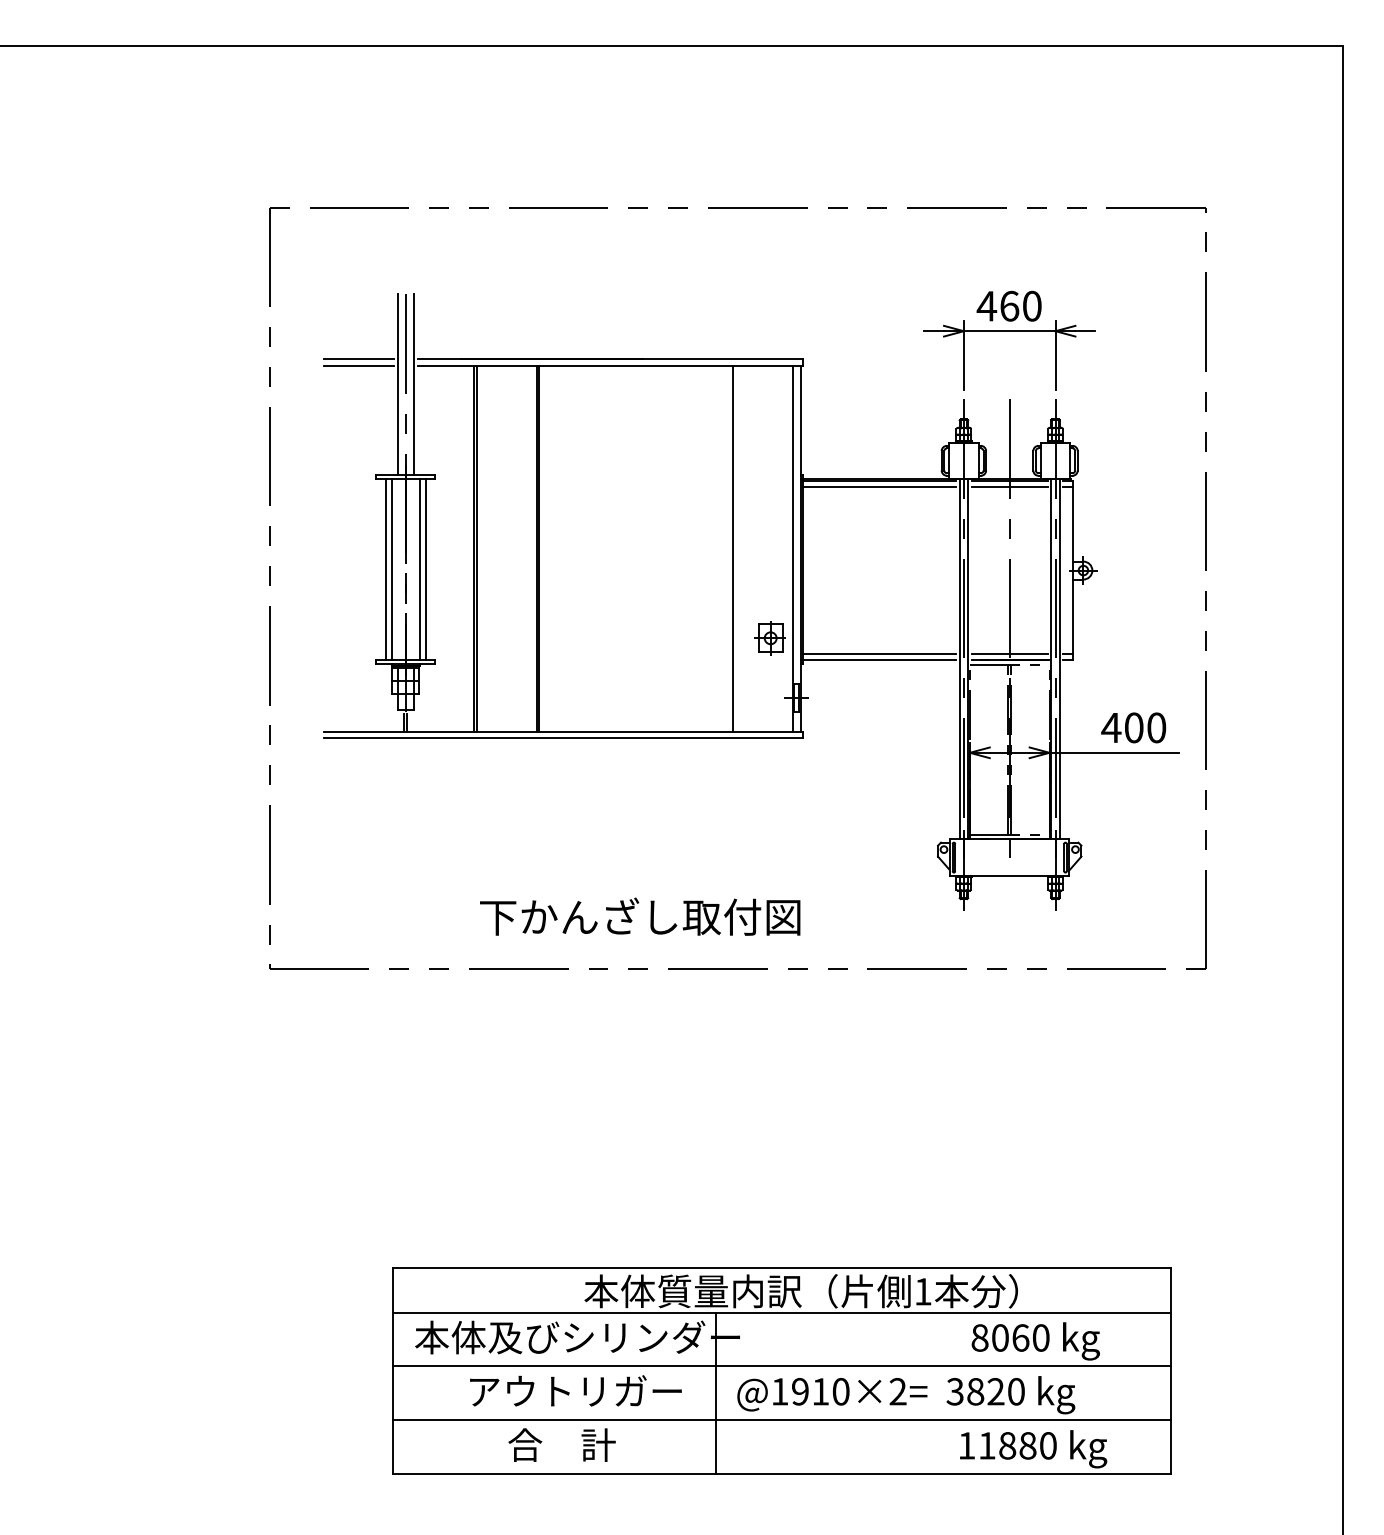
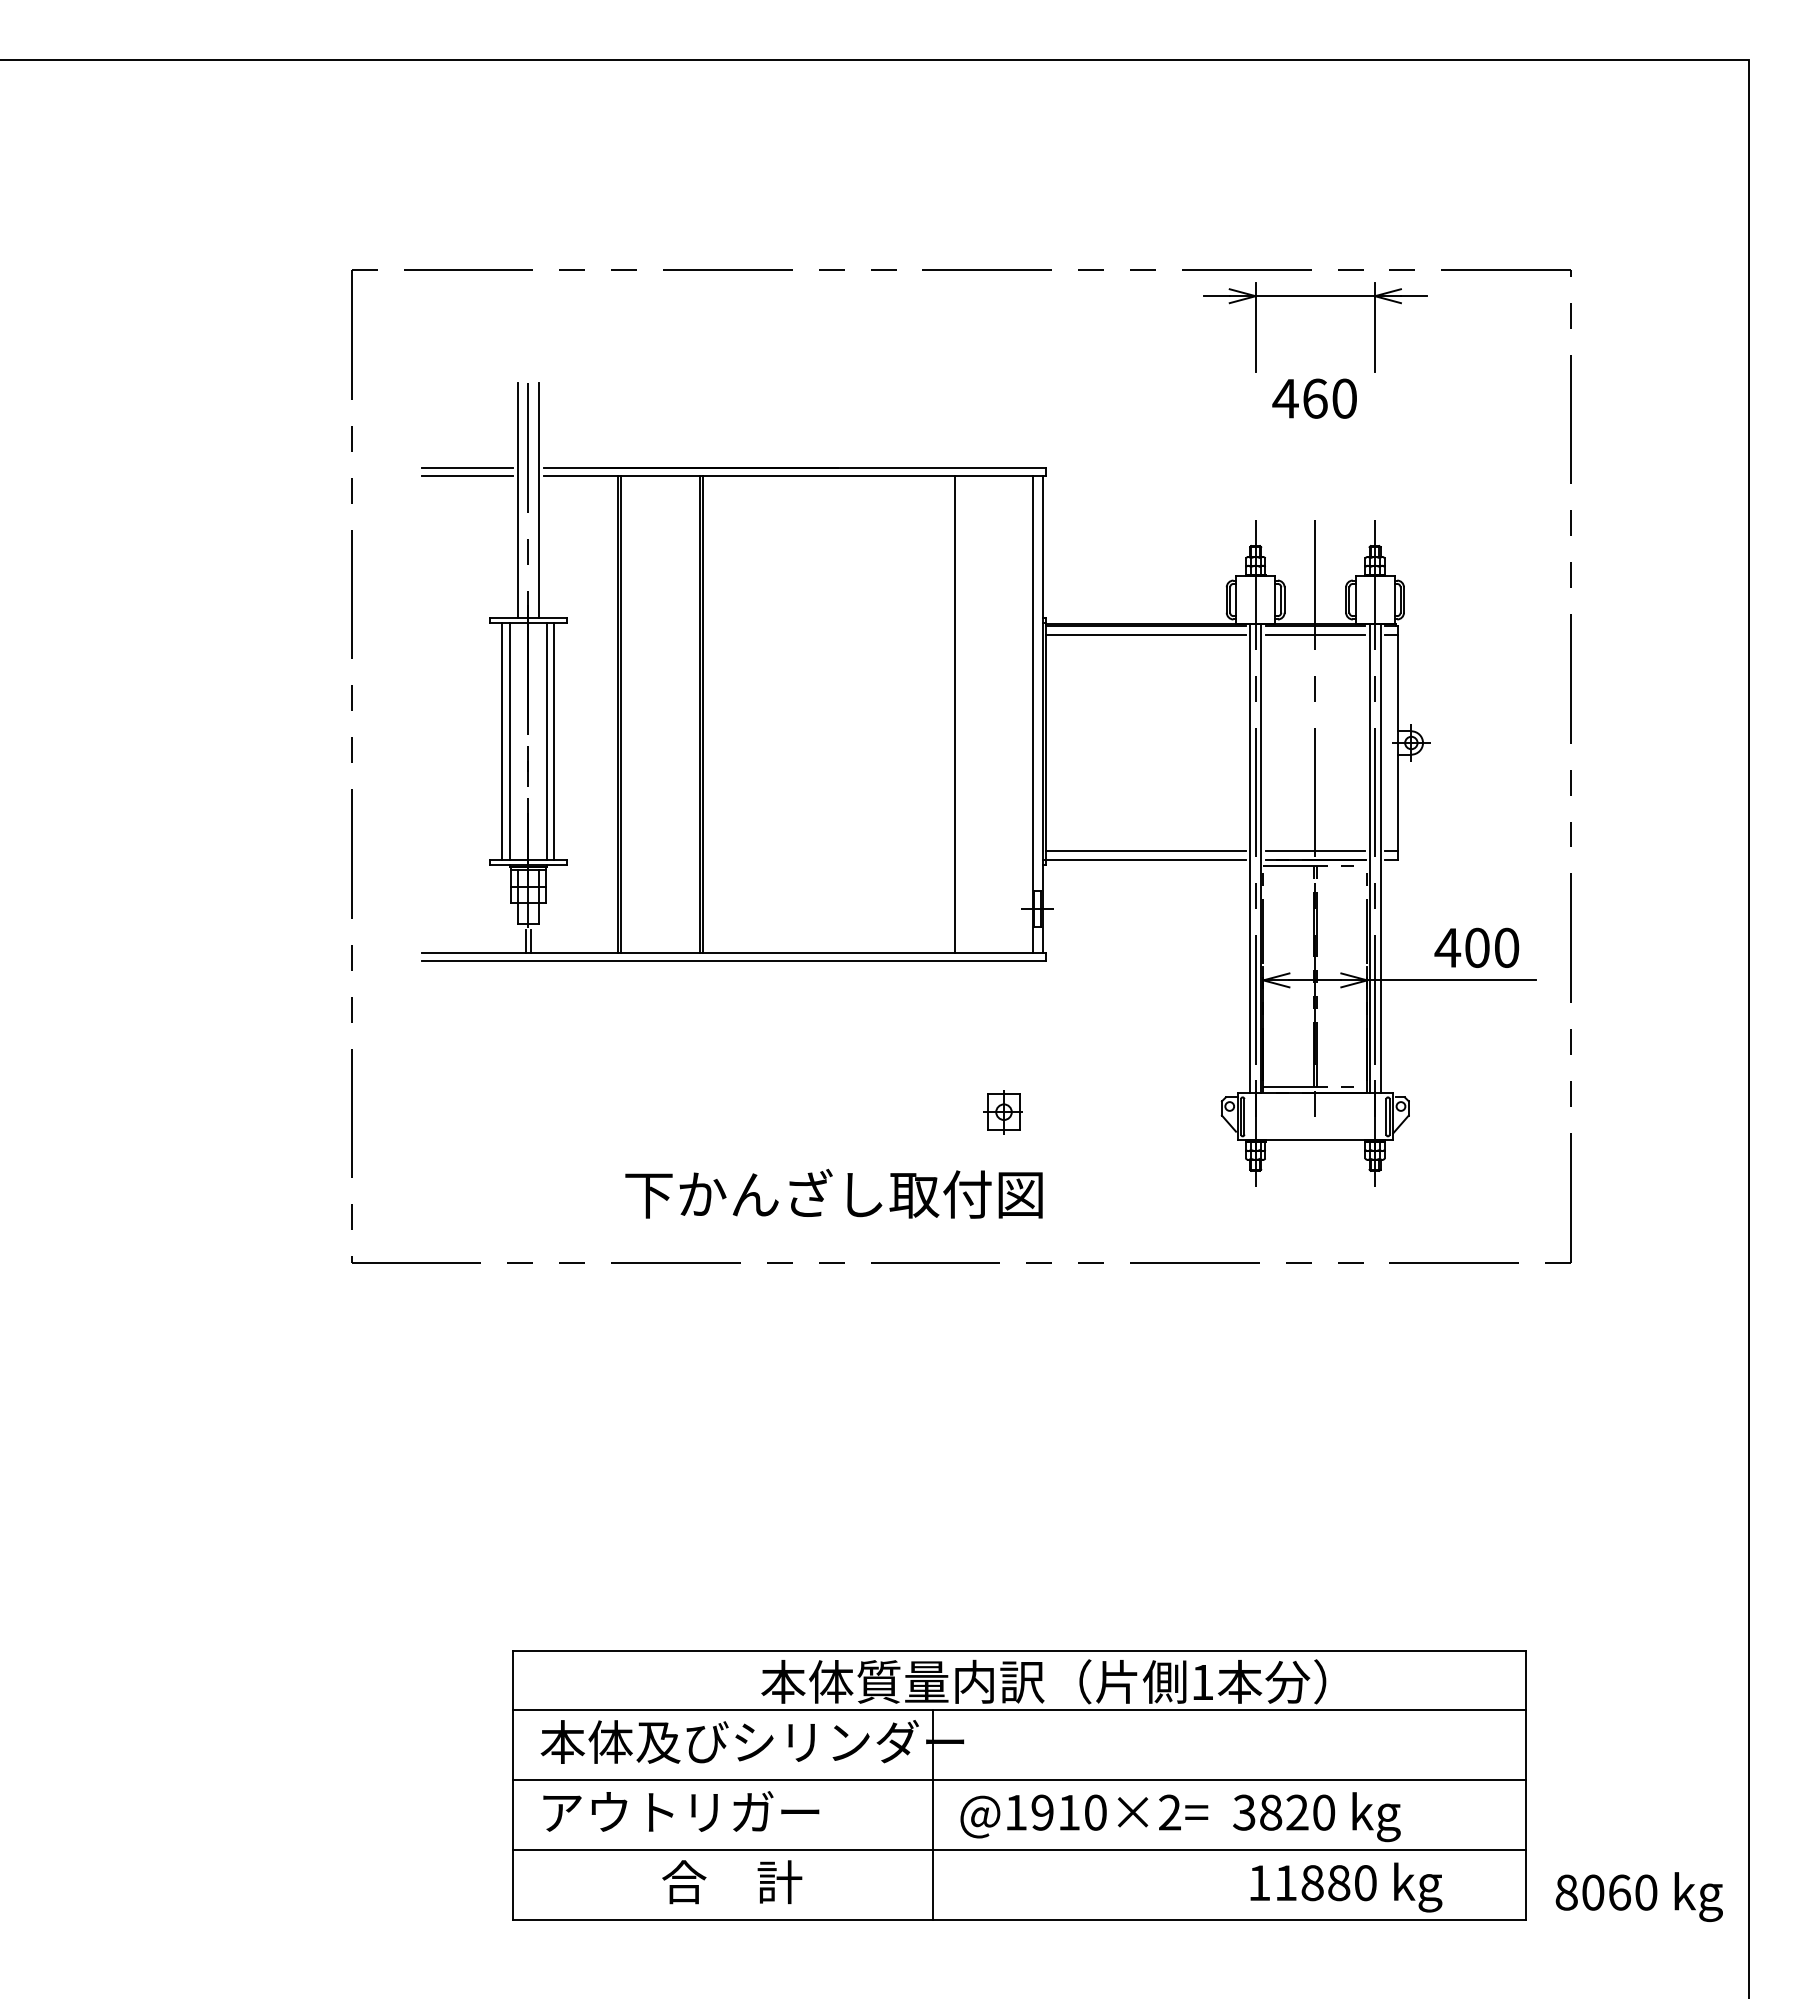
part: (1009, 331) -> (1315, 296), moved
part: (769, 638) -> (1002, 1112), moved
text: (1035, 1340) -> (1638, 1896), moved
text: (576, 1390) -> (681, 1811), moved

